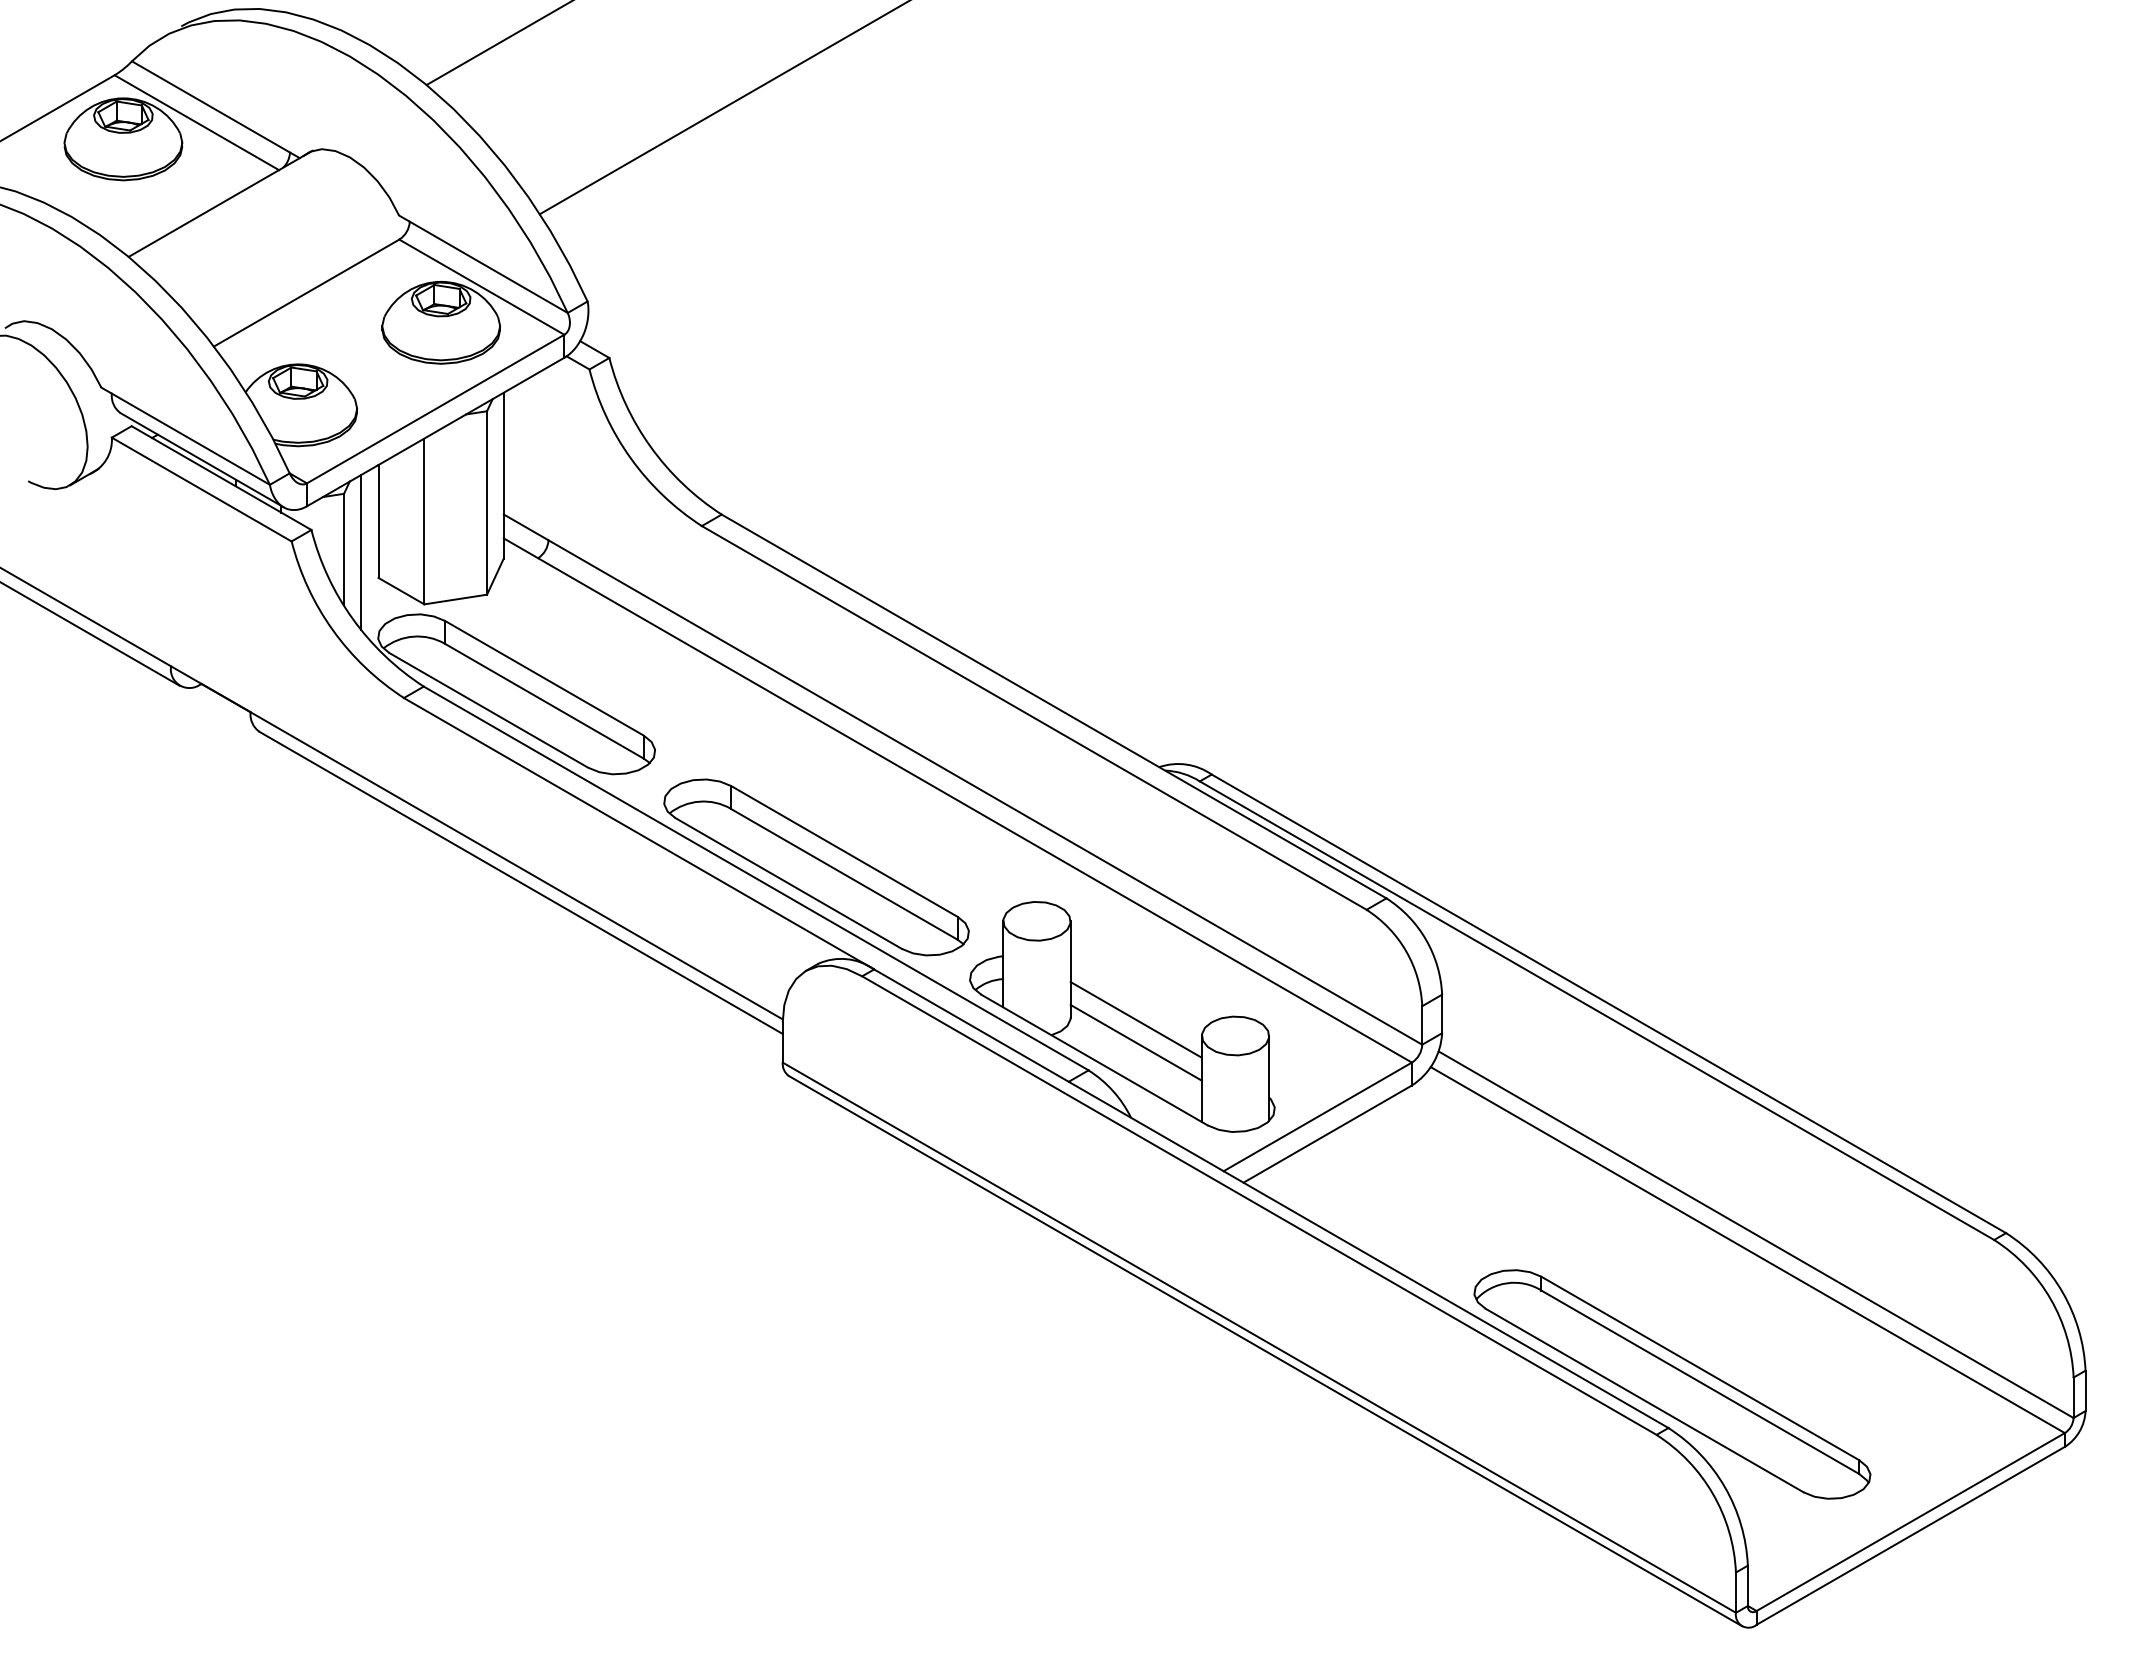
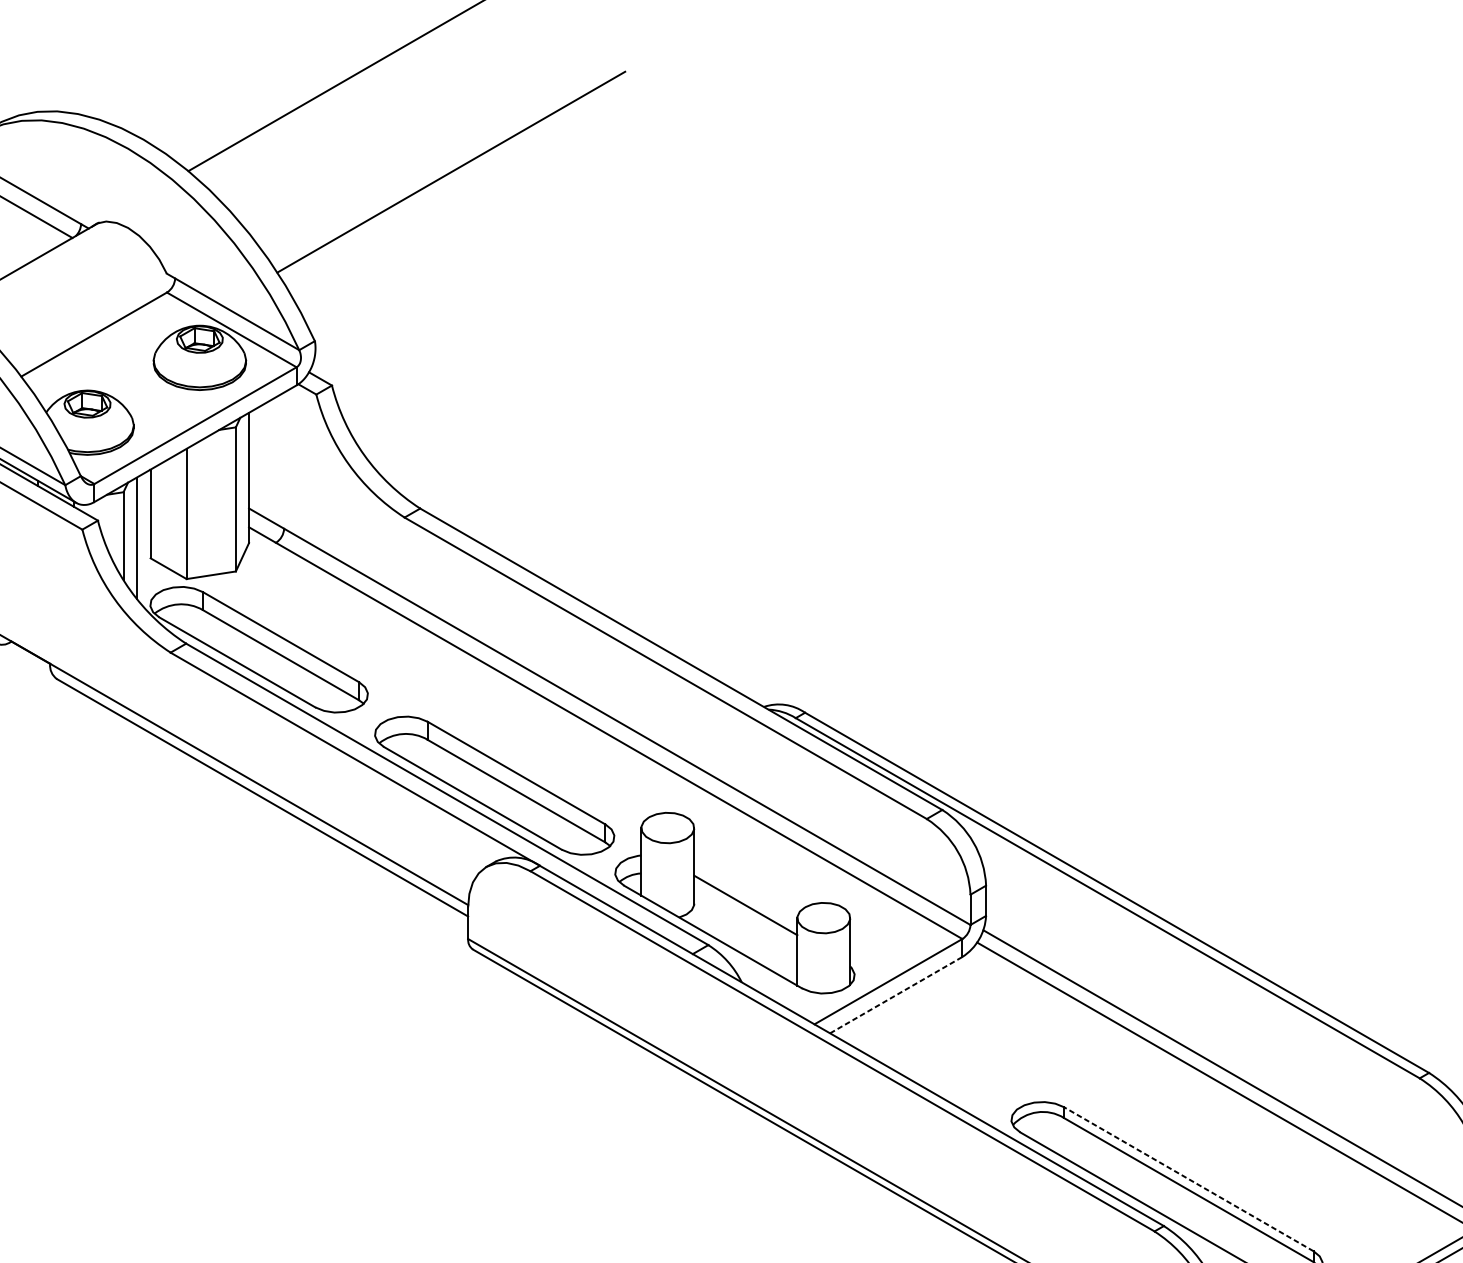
line: (1135, 1042) -> (745, 923), removed
line: (1328, 1133) -> (896, 994), solid -> dashed
line: (1699, 1368) -> (1188, 1179), solid -> dashed

